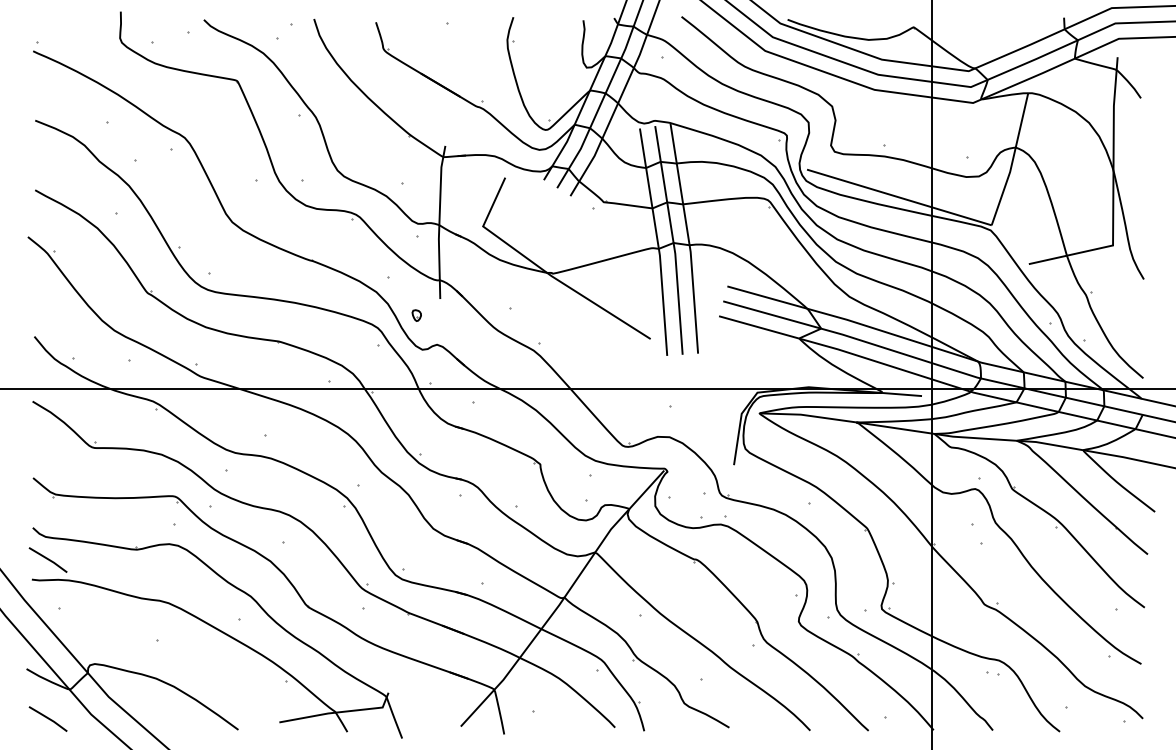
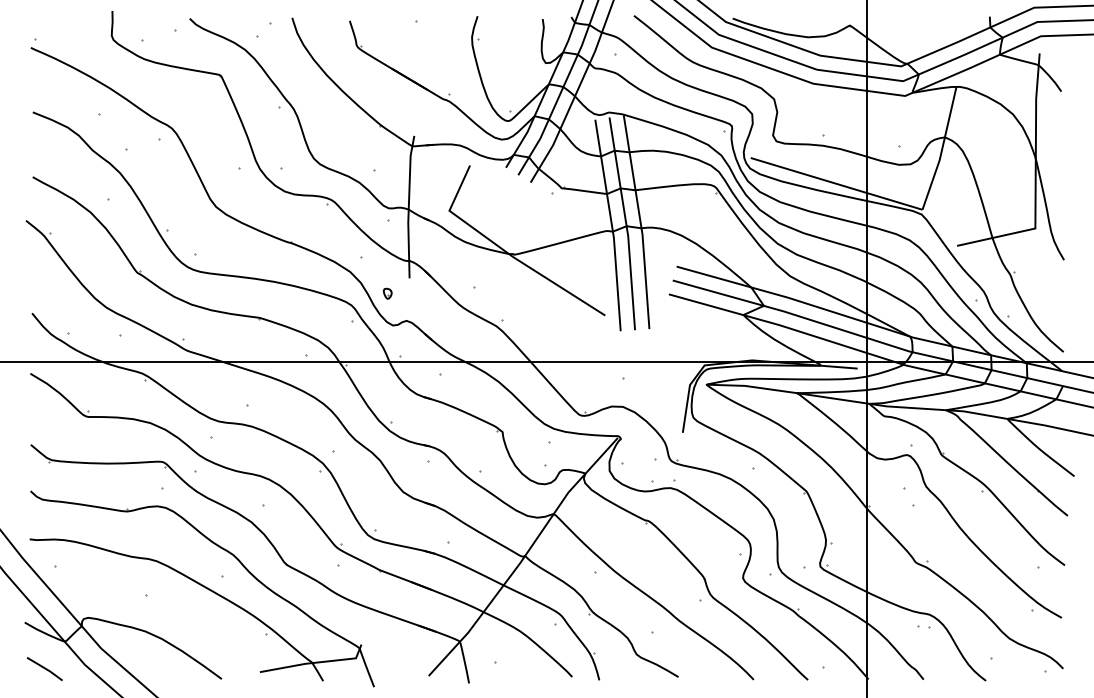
line: (47, 559) -> (44, 520), removed

